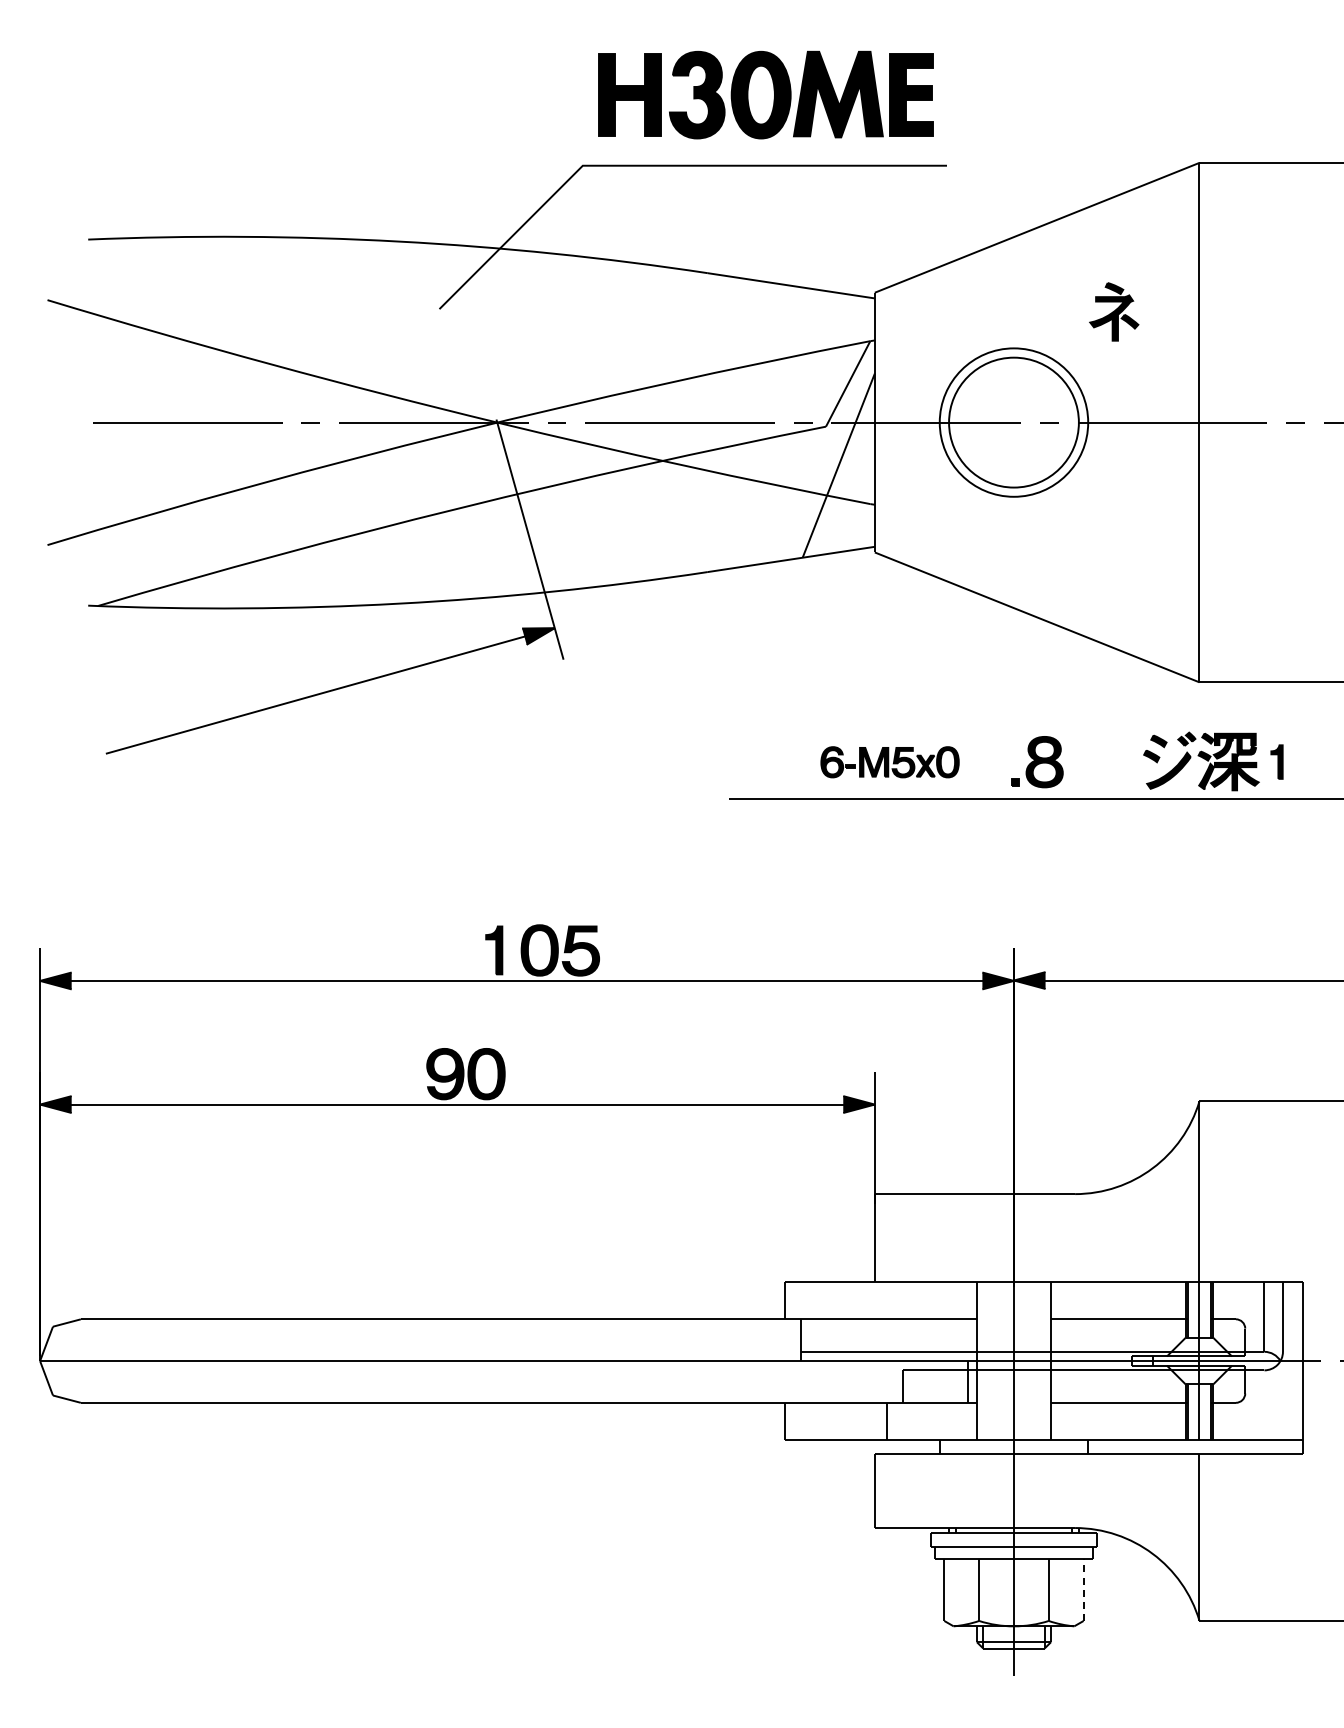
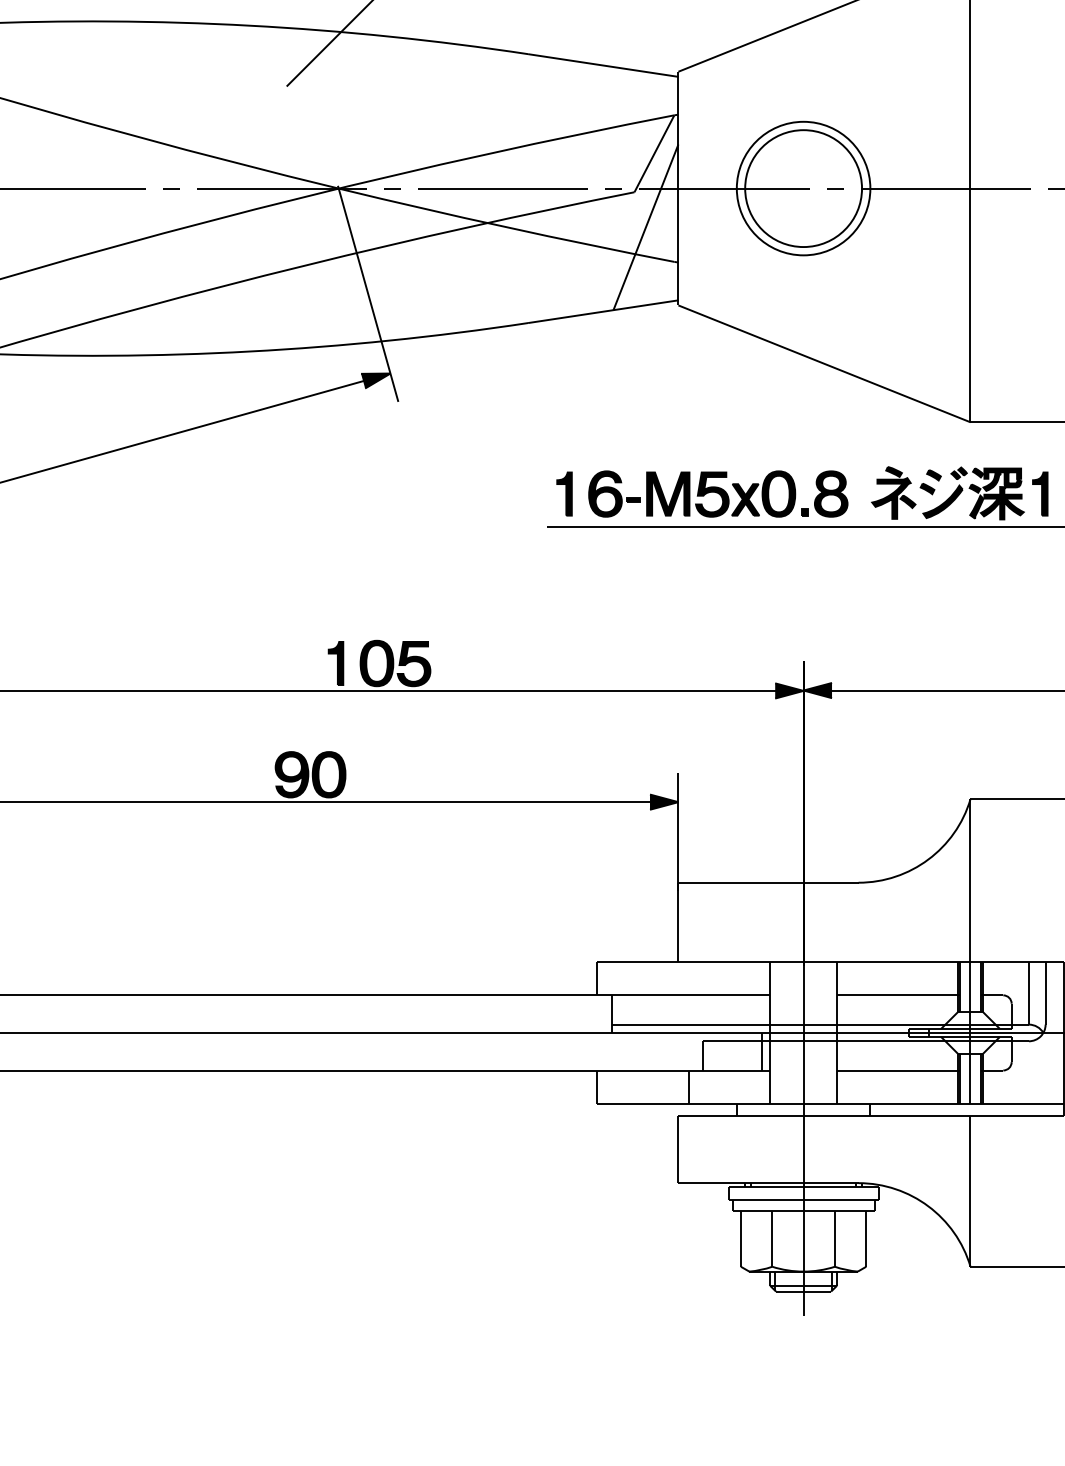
part: (1114, 311) -> (894, 492), moved
part: (748, 761) -> (564, 493), added
part: (1276, 761) -> (1039, 493), size x1.43
part: (889, 762) -> (691, 494), size x1.67
line: (1083, 1589) -> (866, 1238), dashed -> solid

